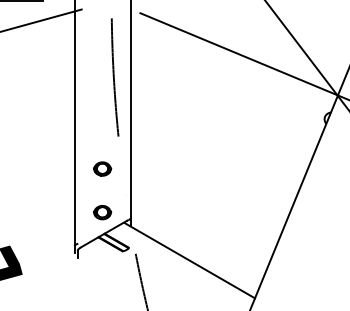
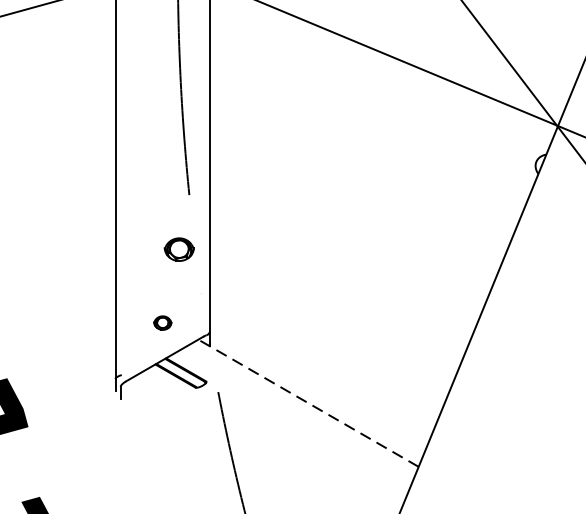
part: (102, 168) -> (179, 248), moved
part: (102, 212) -> (162, 322), size x0.6
line: (189, 260) -> (308, 403), solid -> dashed

